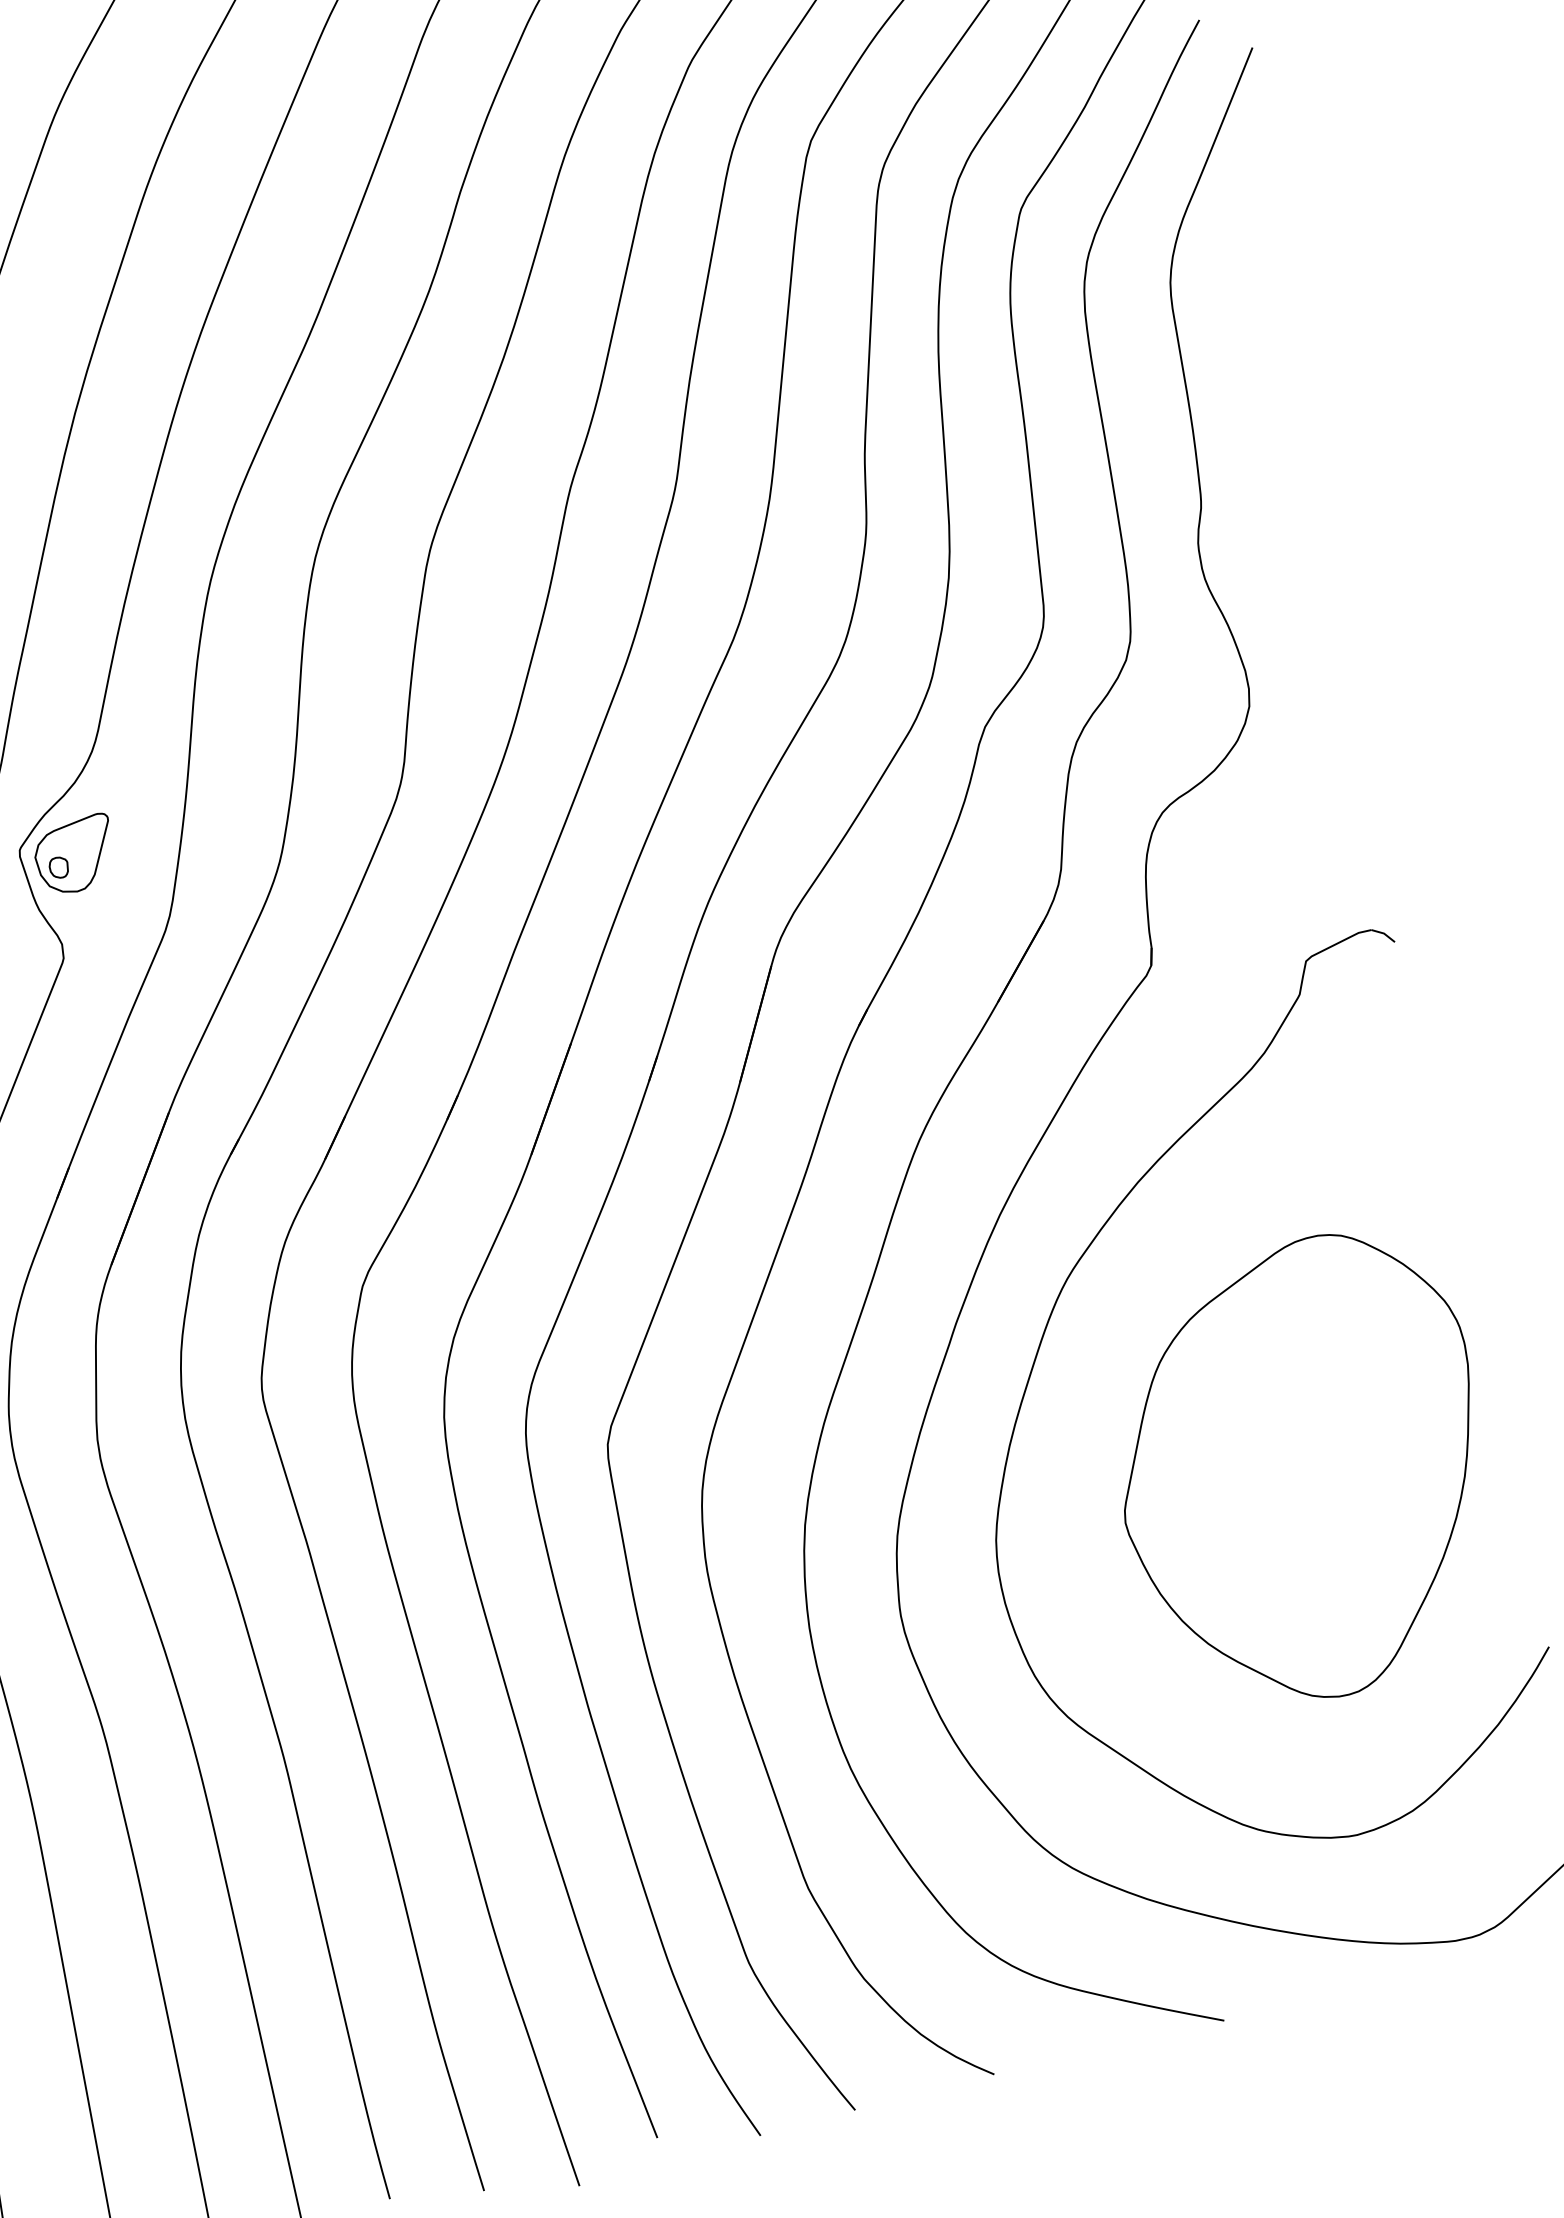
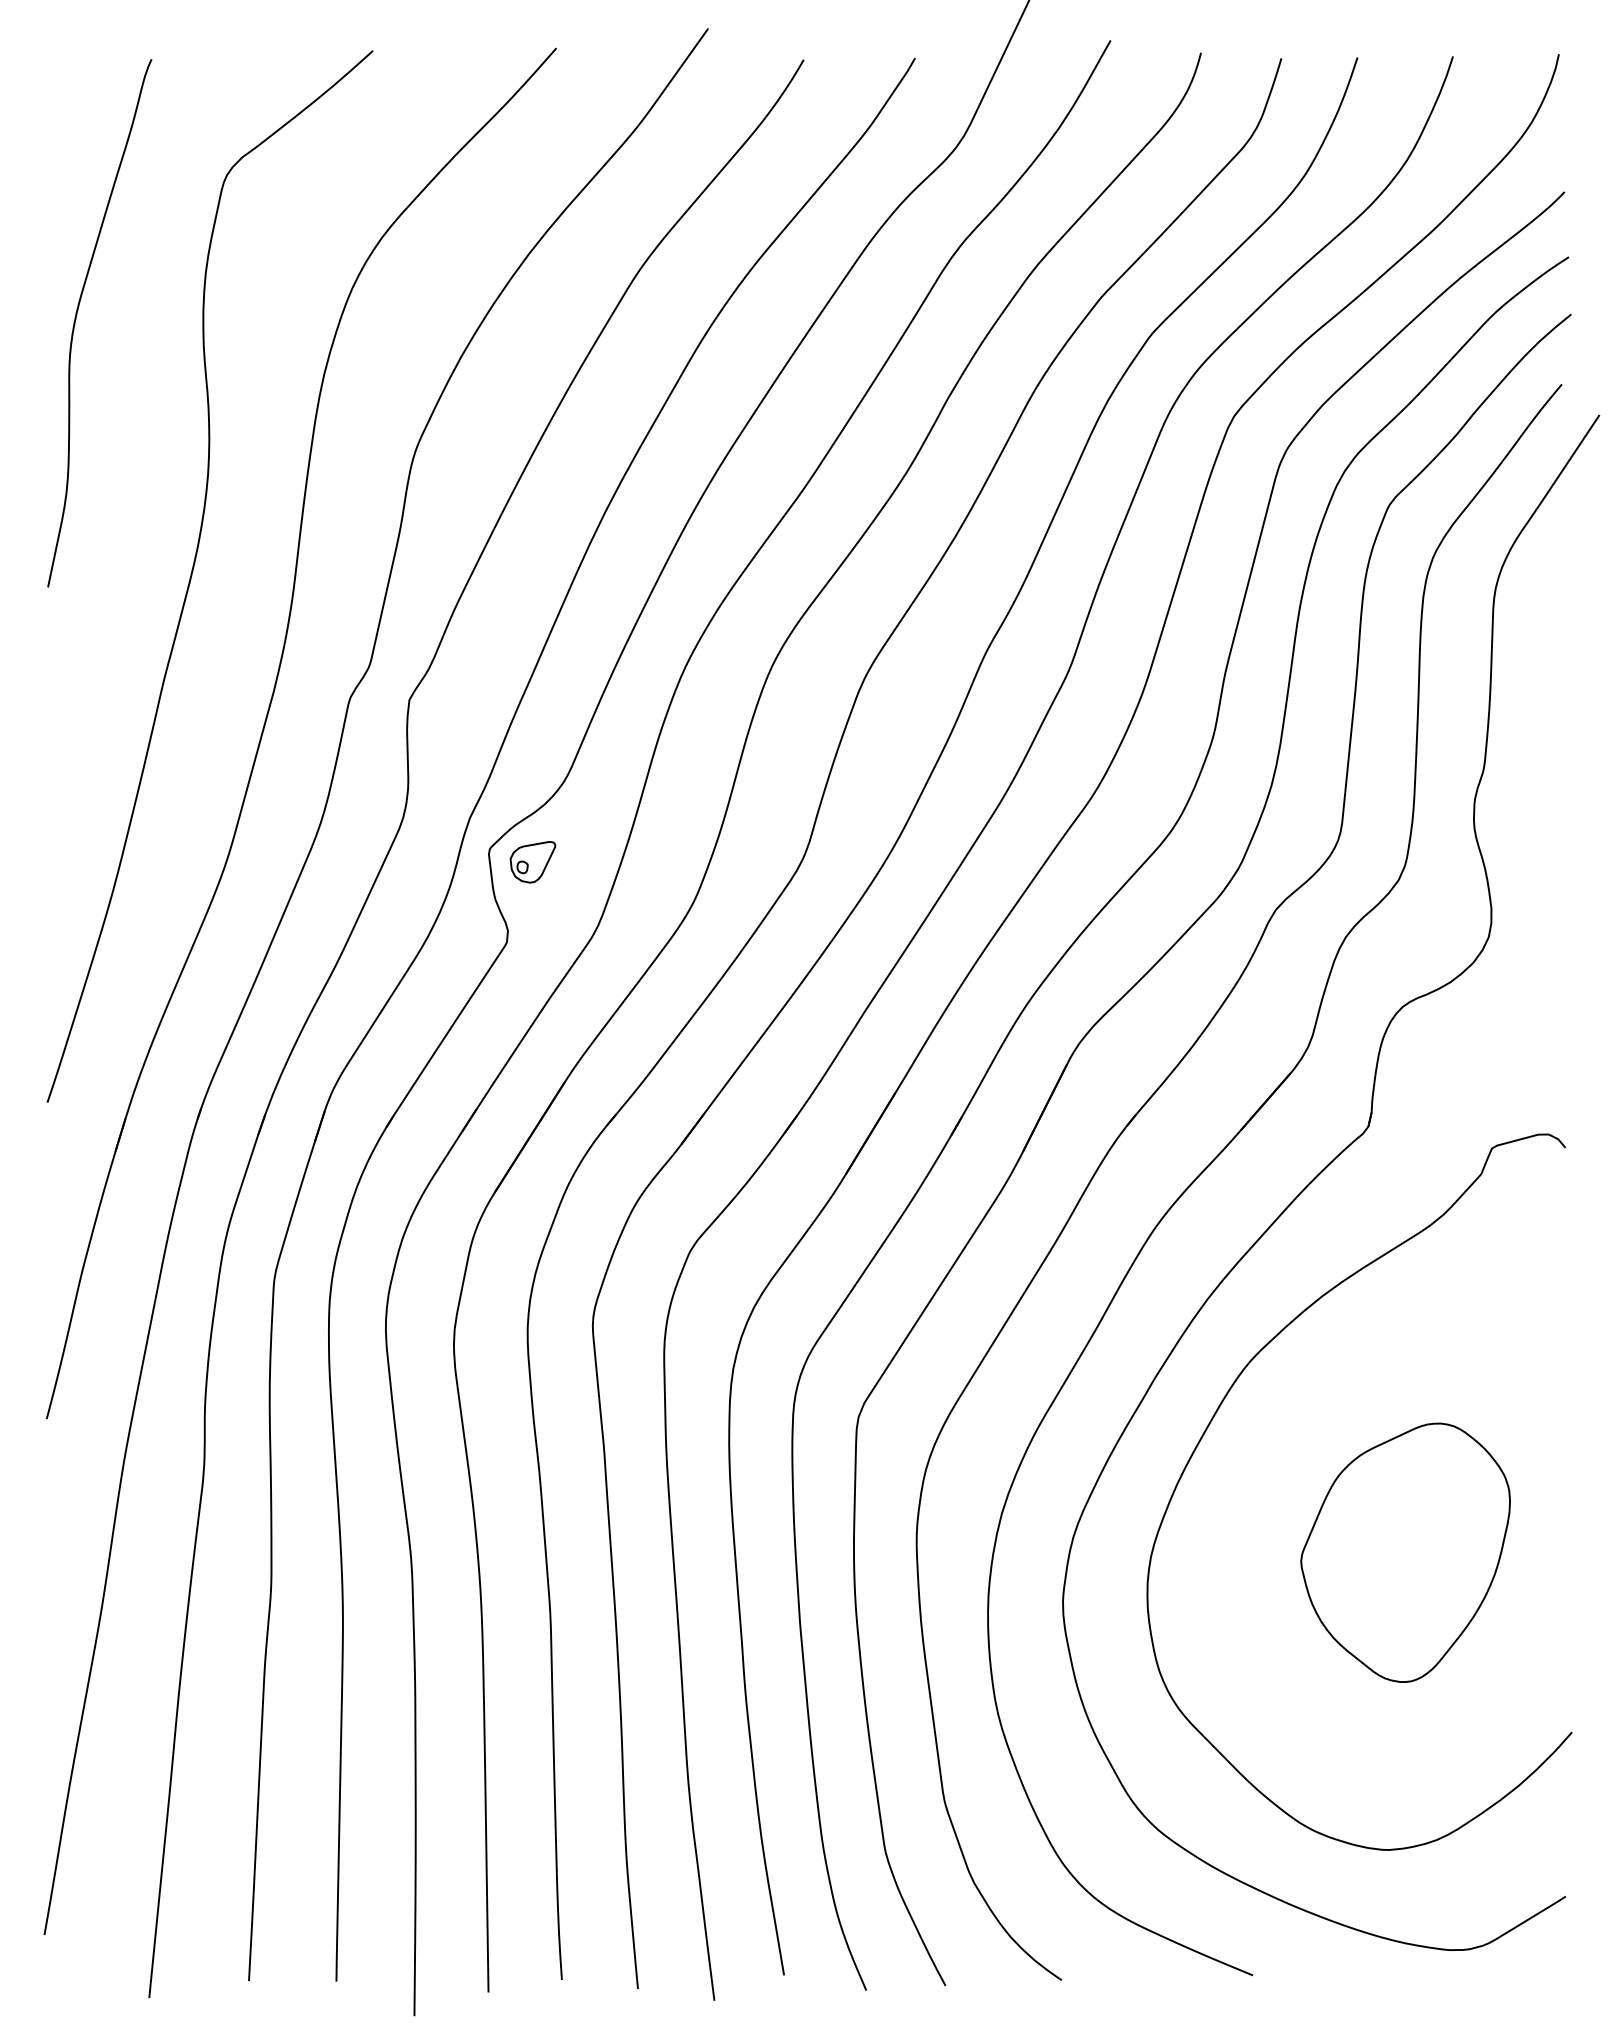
part: (74, 855) -> (532, 862), size x0.7
part: (1302, 1471) -> (1405, 1552), size x0.7

